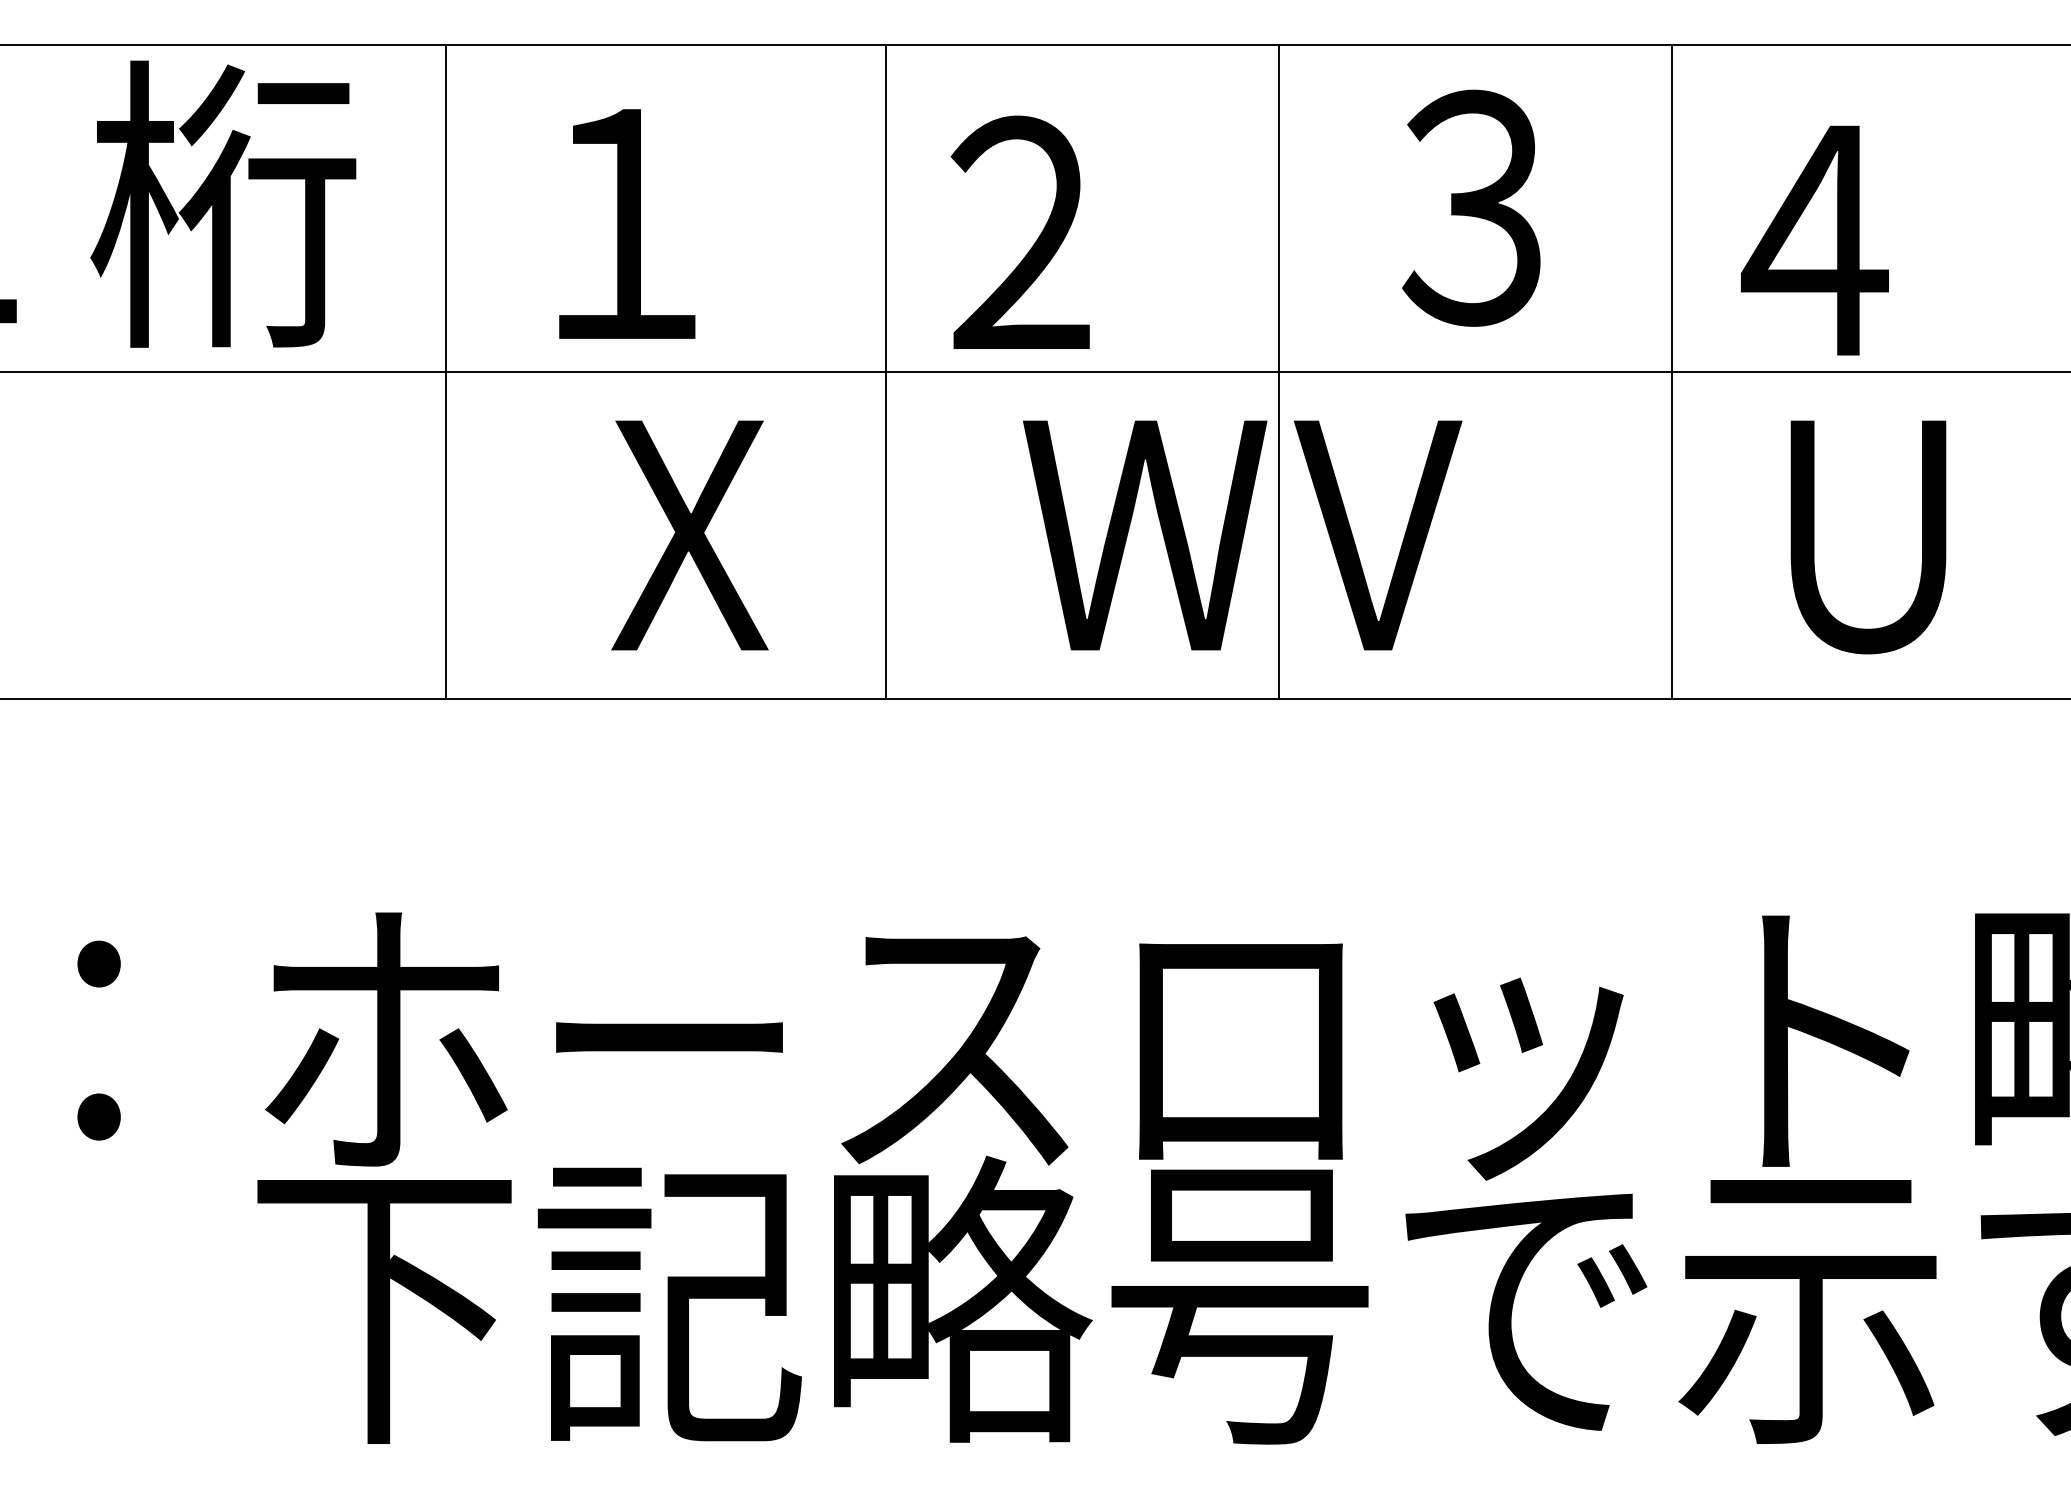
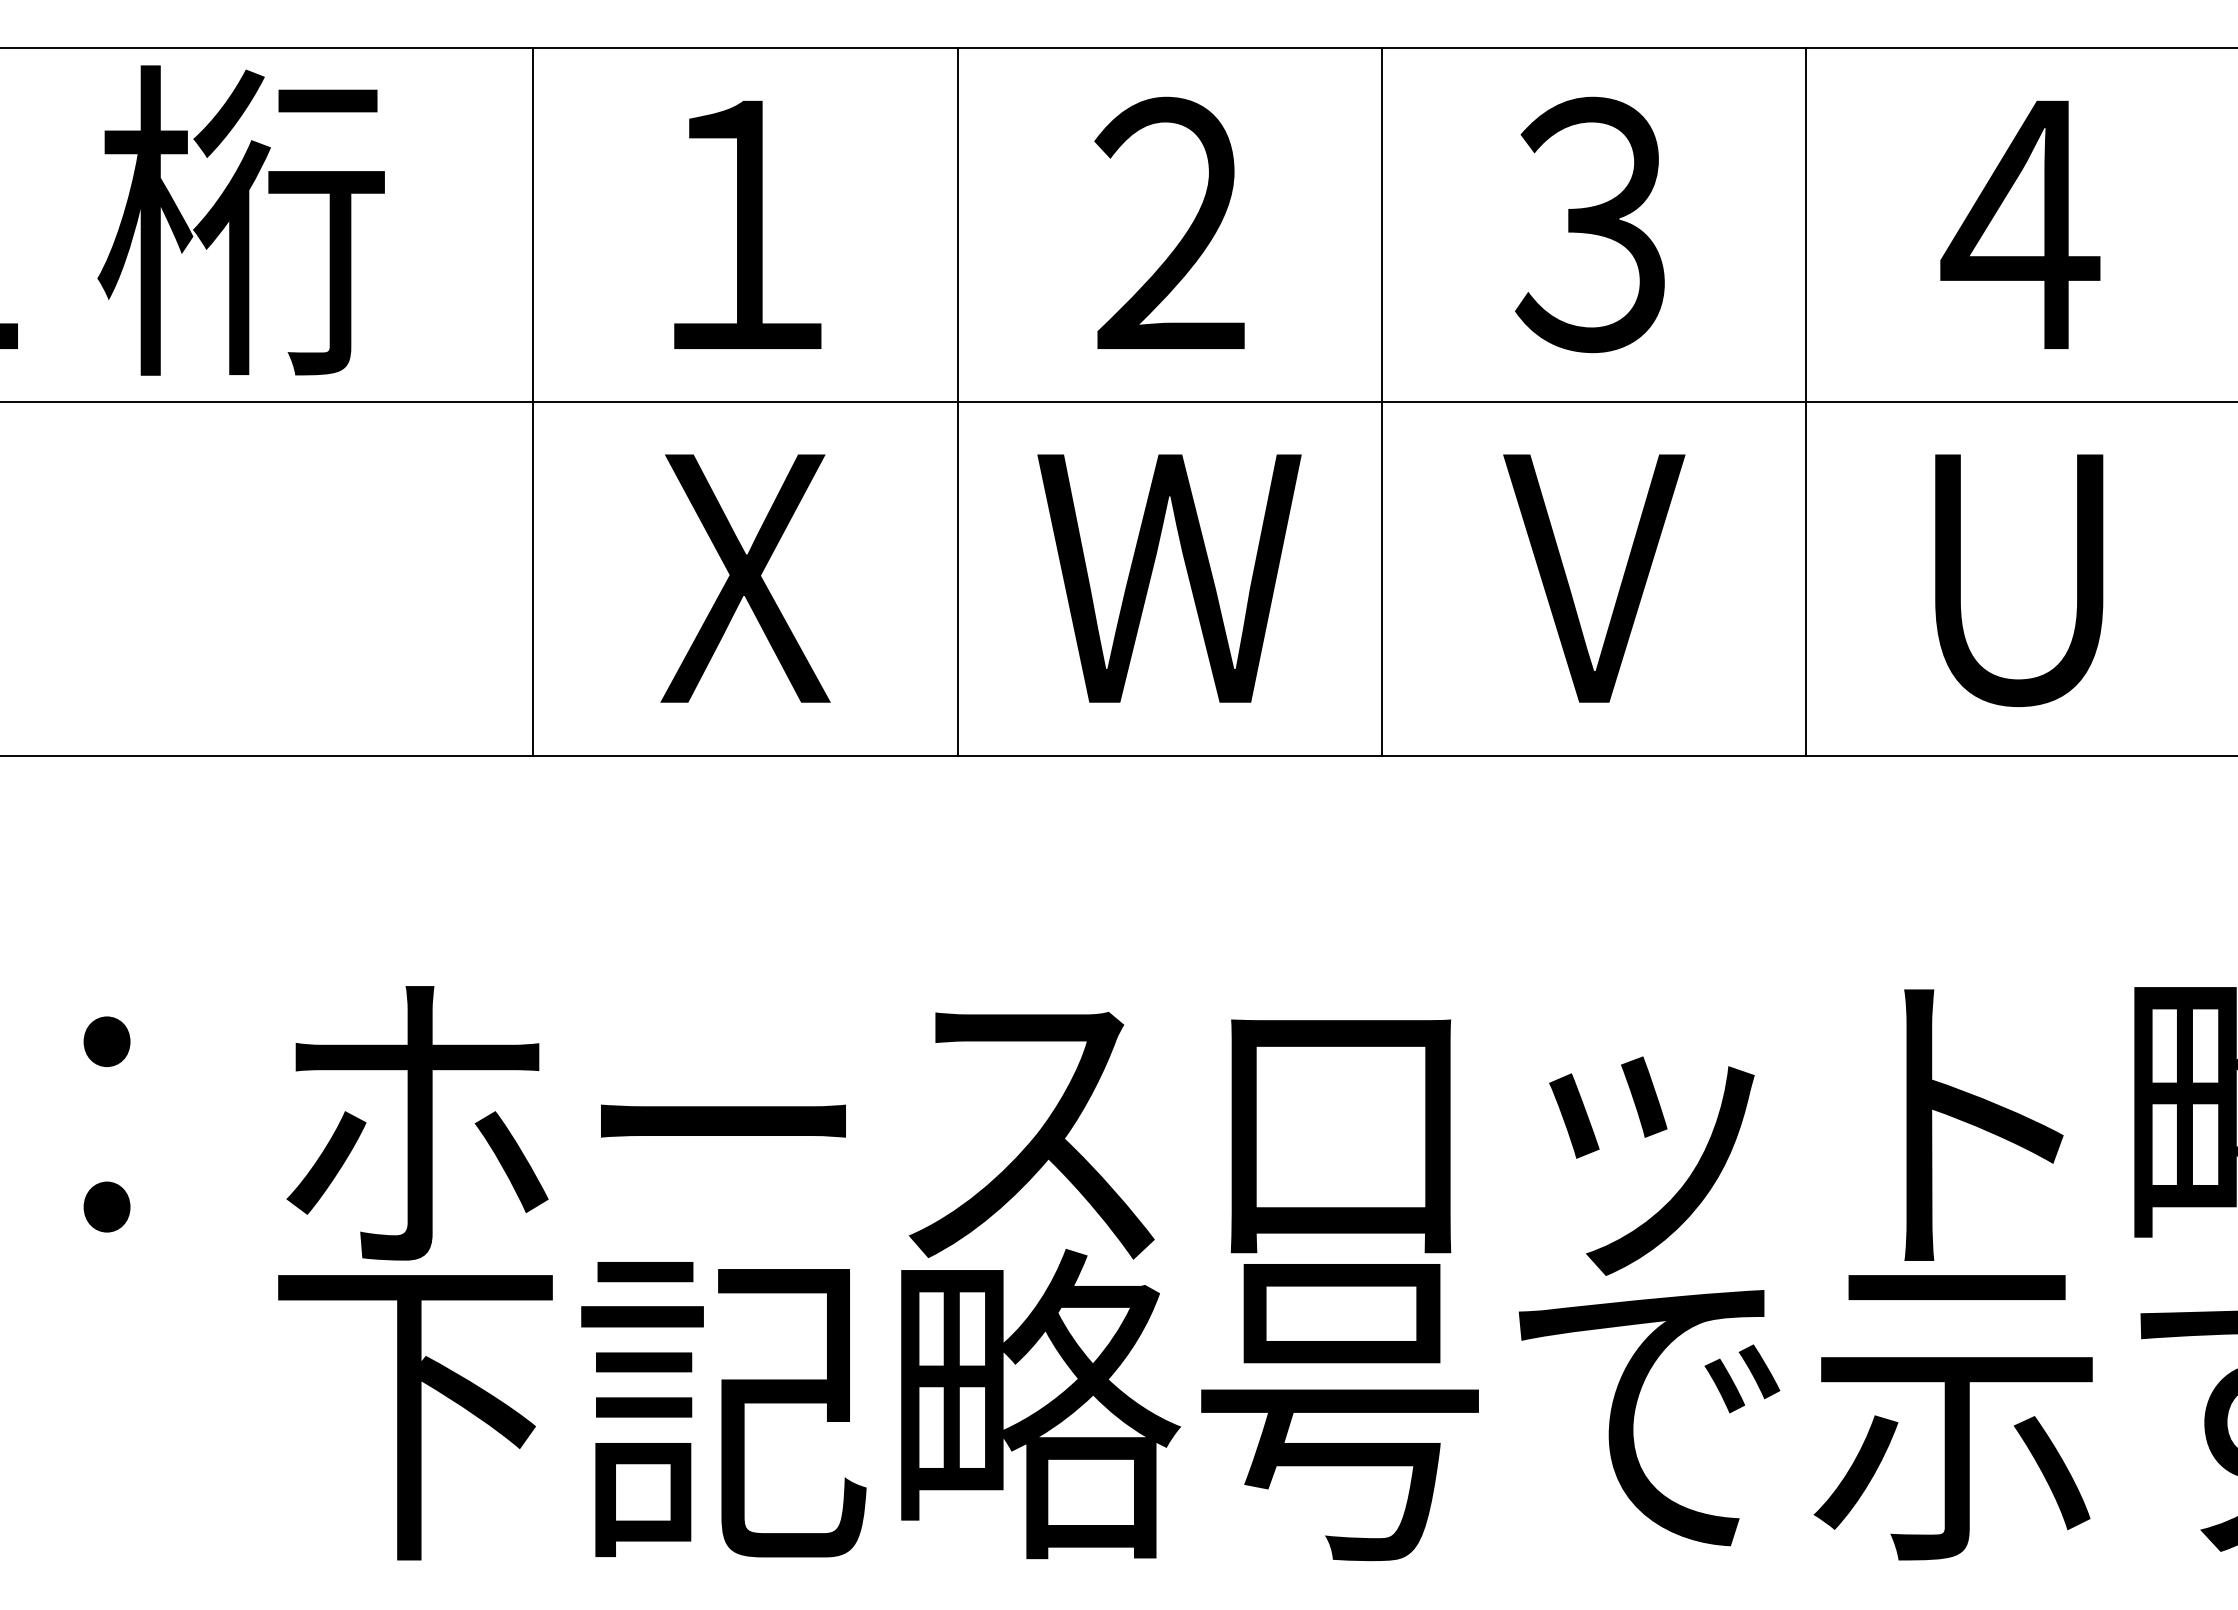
text: (626, 223) -> (747, 224), moved
text: (1020, 231) -> (1169, 222), moved
text: (1815, 240) -> (2020, 224), moved
line: (446, 371) -> (533, 401), moved
text: (1145, 535) -> (1169, 578), moved
text: (1378, 535) -> (1594, 578), moved

